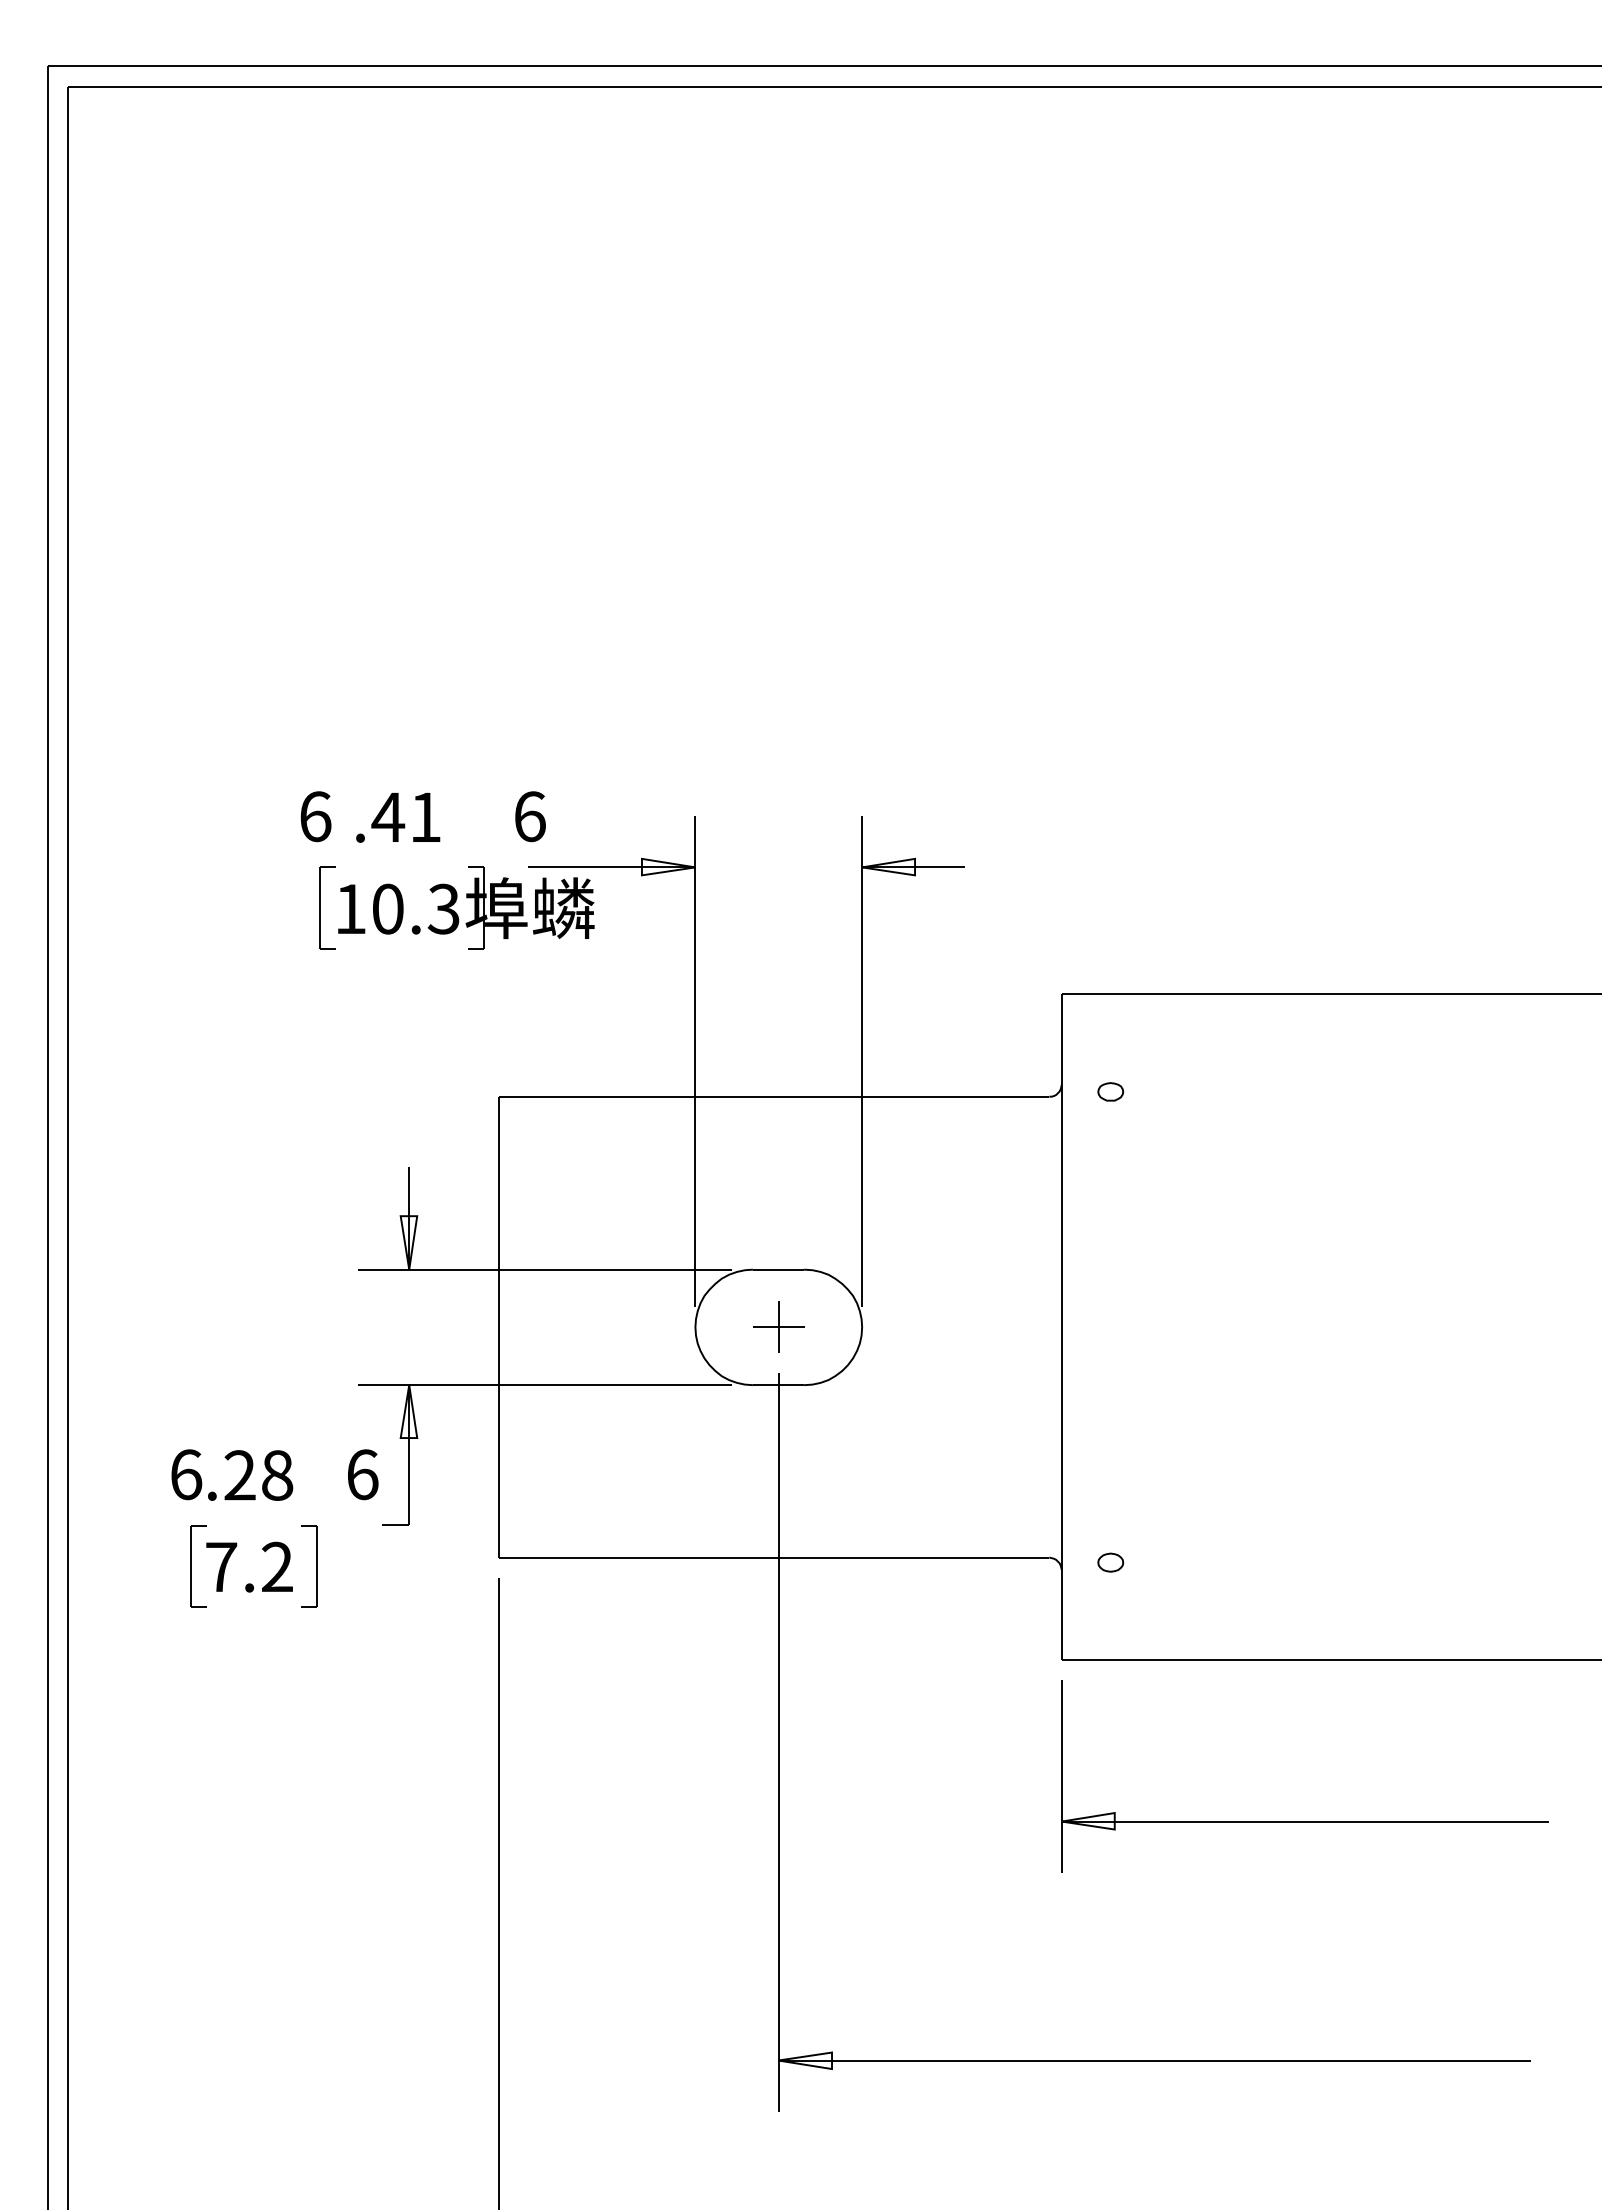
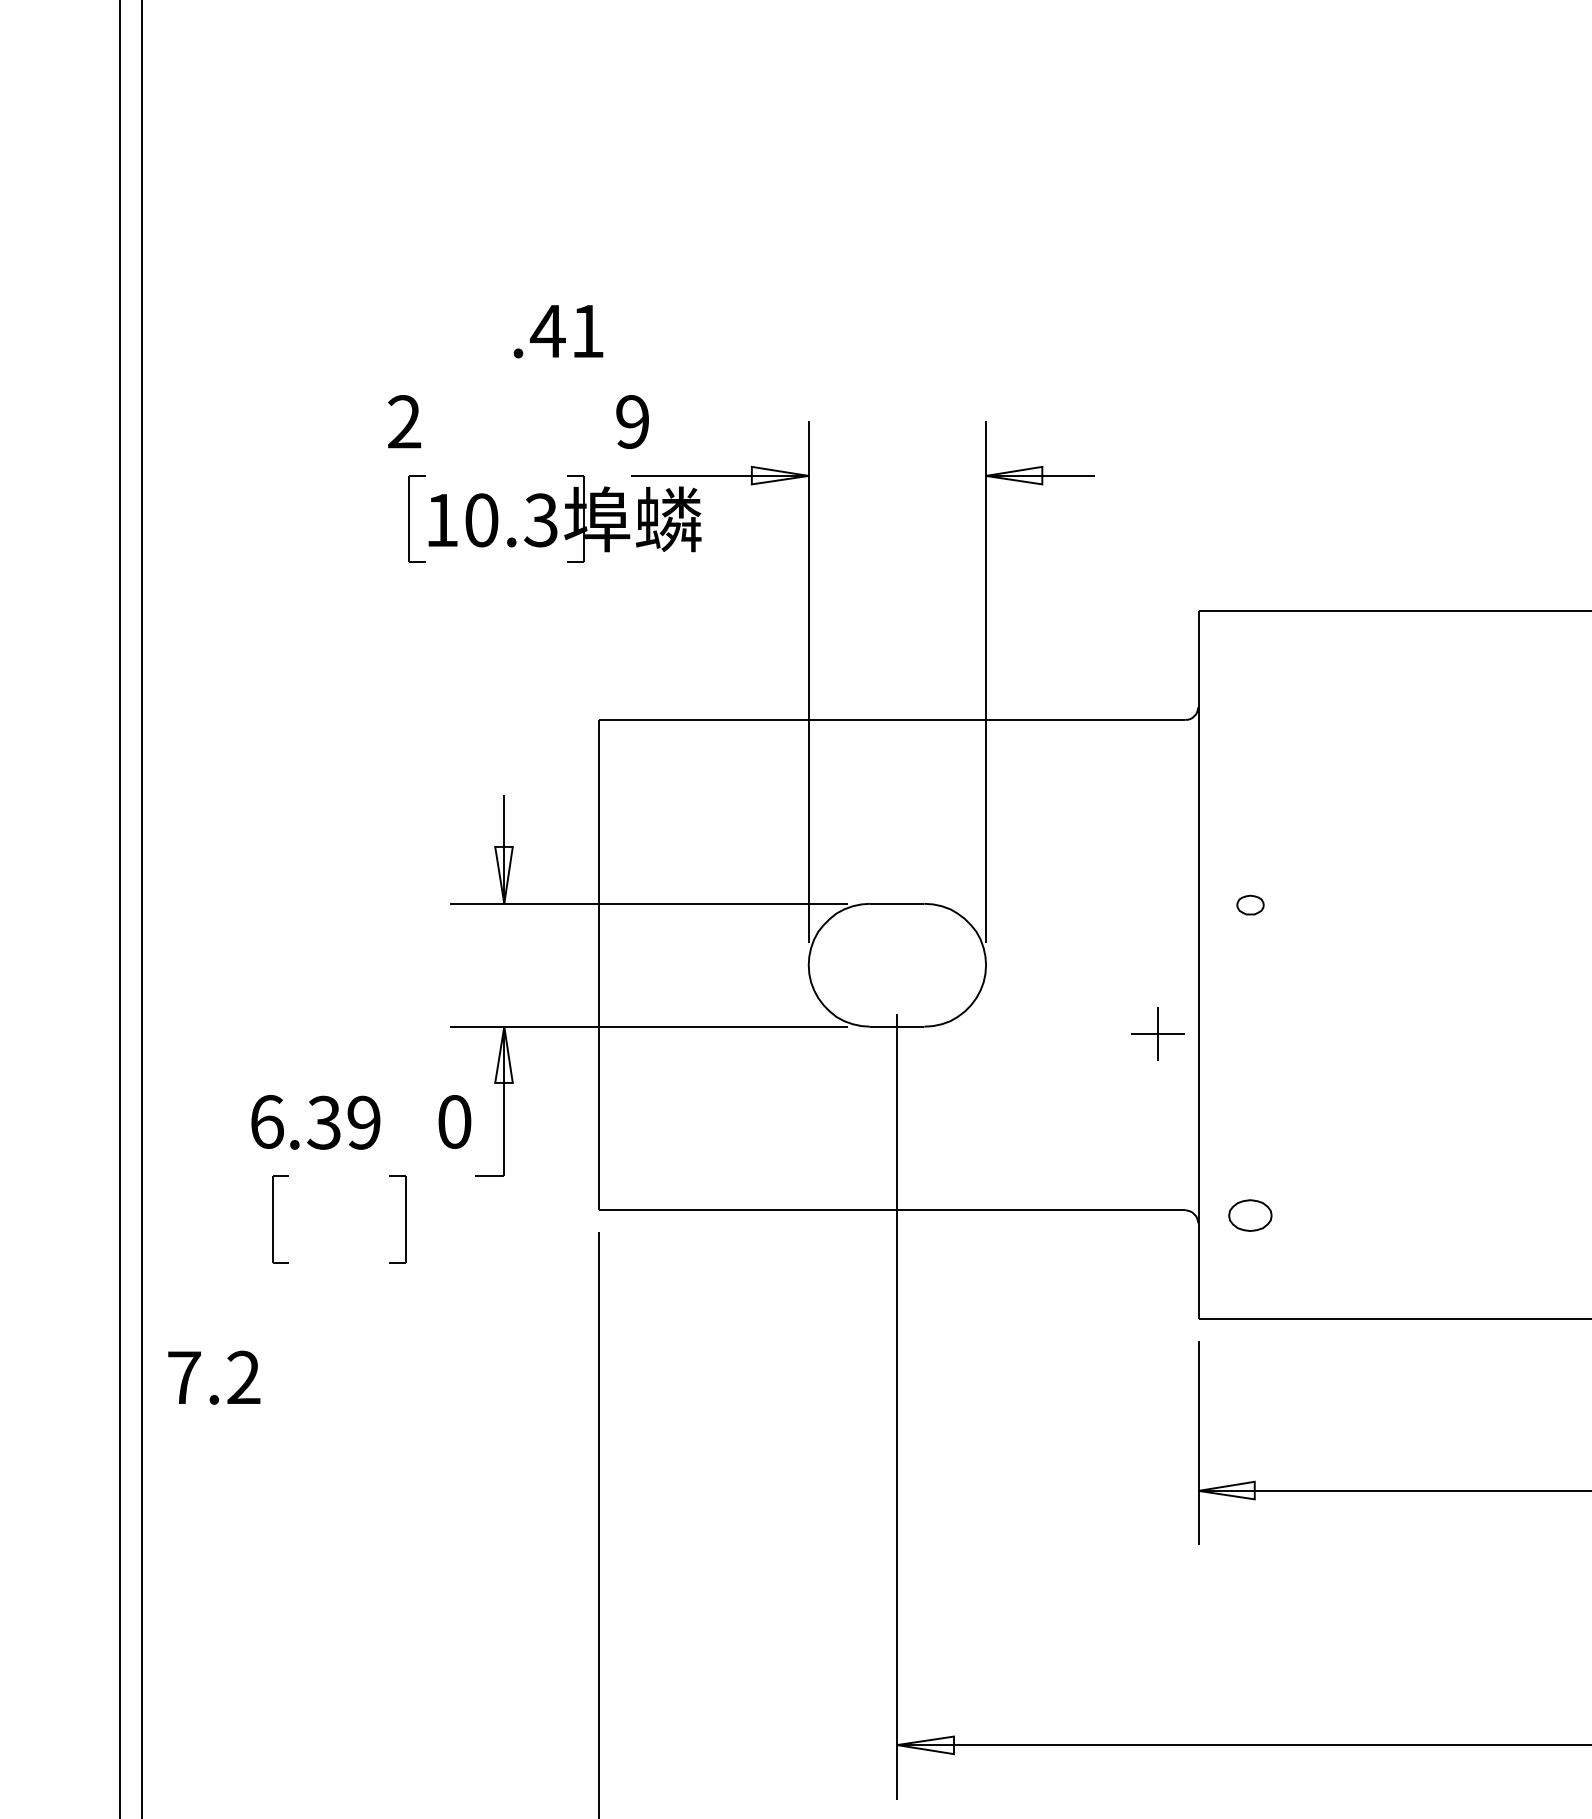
text: (315, 816) -> (404, 421), 6 -> 2
text: (529, 816) -> (632, 421), 6 -> 9
text: (398, 817) -> (558, 331), moved
part: (1110, 1091) -> (1250, 904), moved
part: (778, 1326) -> (1157, 1033), moved
text: (362, 1474) -> (454, 1121), 6 -> 0
text: (258, 1475) -> (343, 1122), .28 -> .39
part: (1110, 1562) -> (1250, 1215), size x1.6
text: (249, 1566) -> (214, 1376), moved

